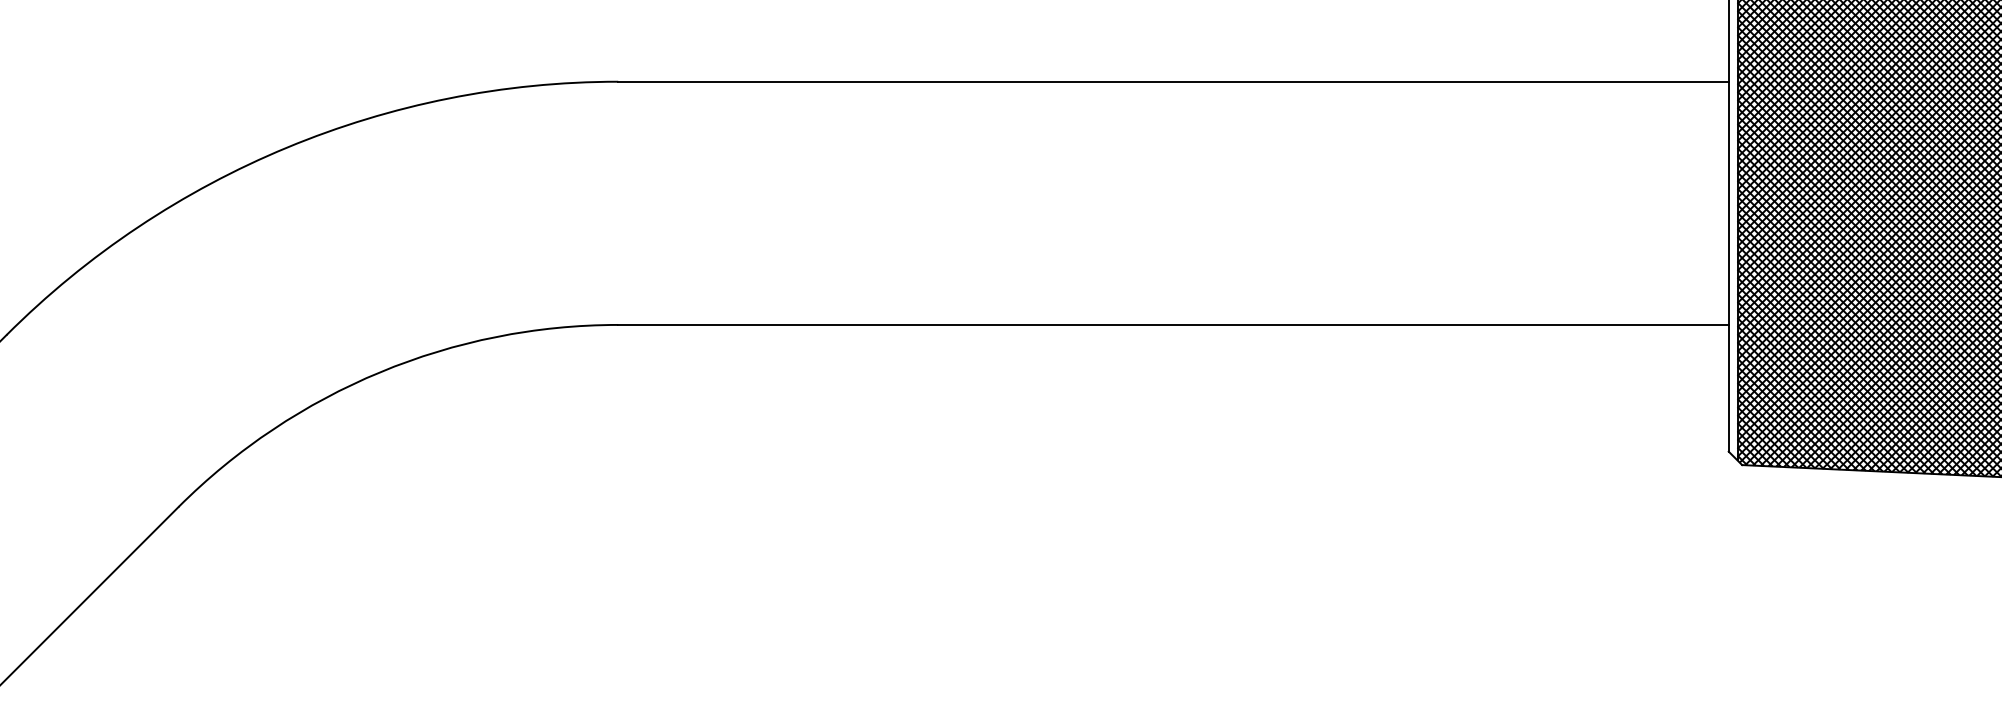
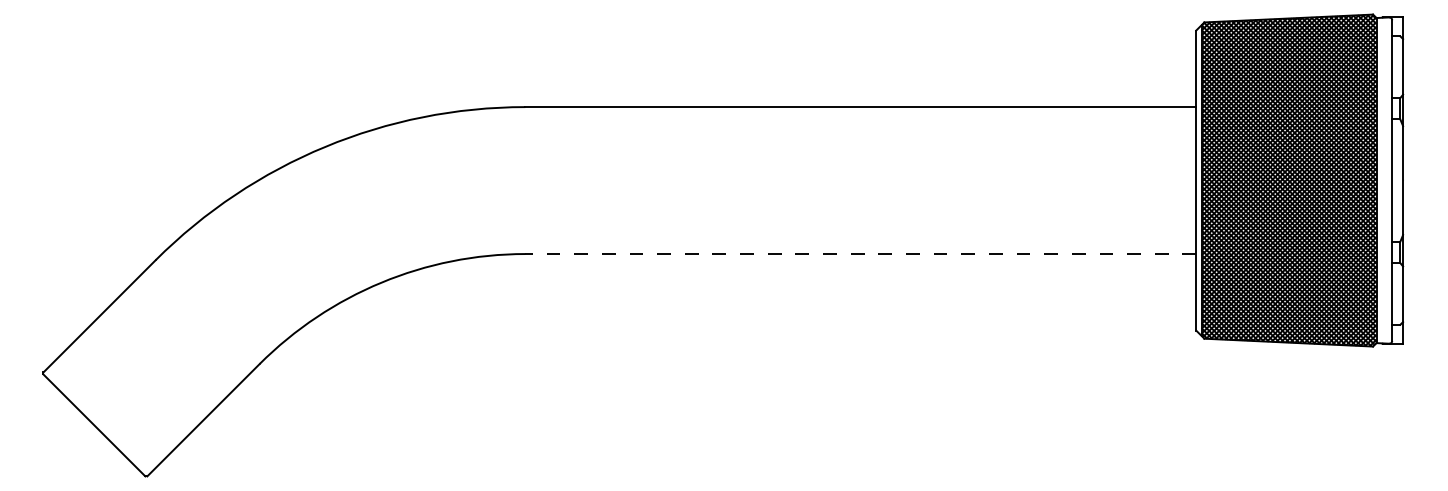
line: (1173, 325) -> (860, 254), solid -> dashed

